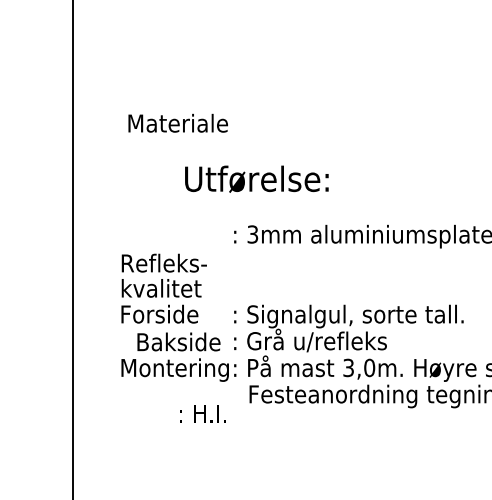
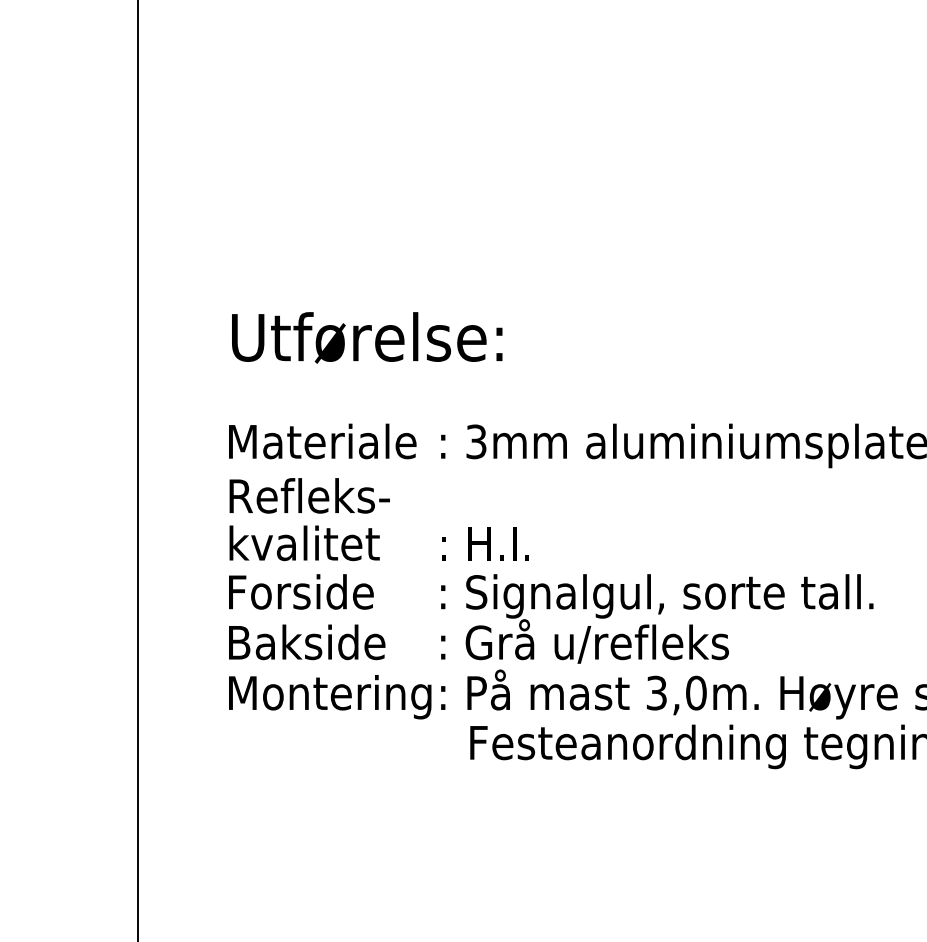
text: (177, 122) -> (321, 439), moved
text: (256, 178) -> (366, 336), moved
text: (178, 341) -> (306, 641), moved
text: (202, 413) -> (485, 543), moved

